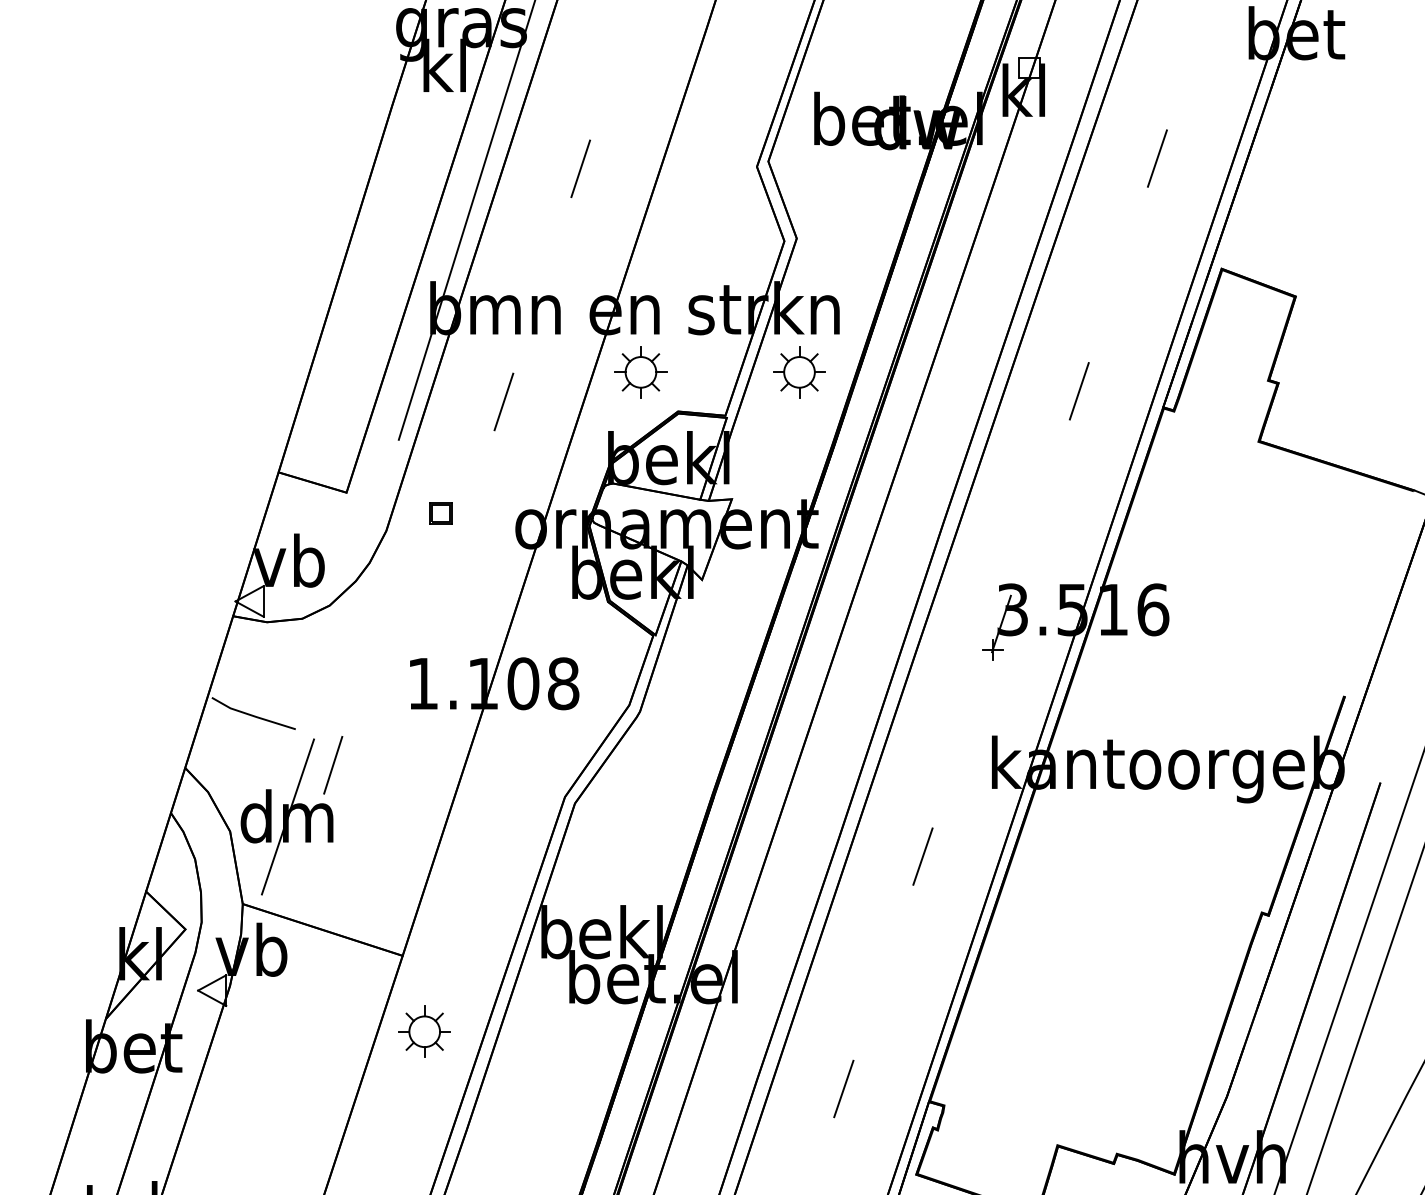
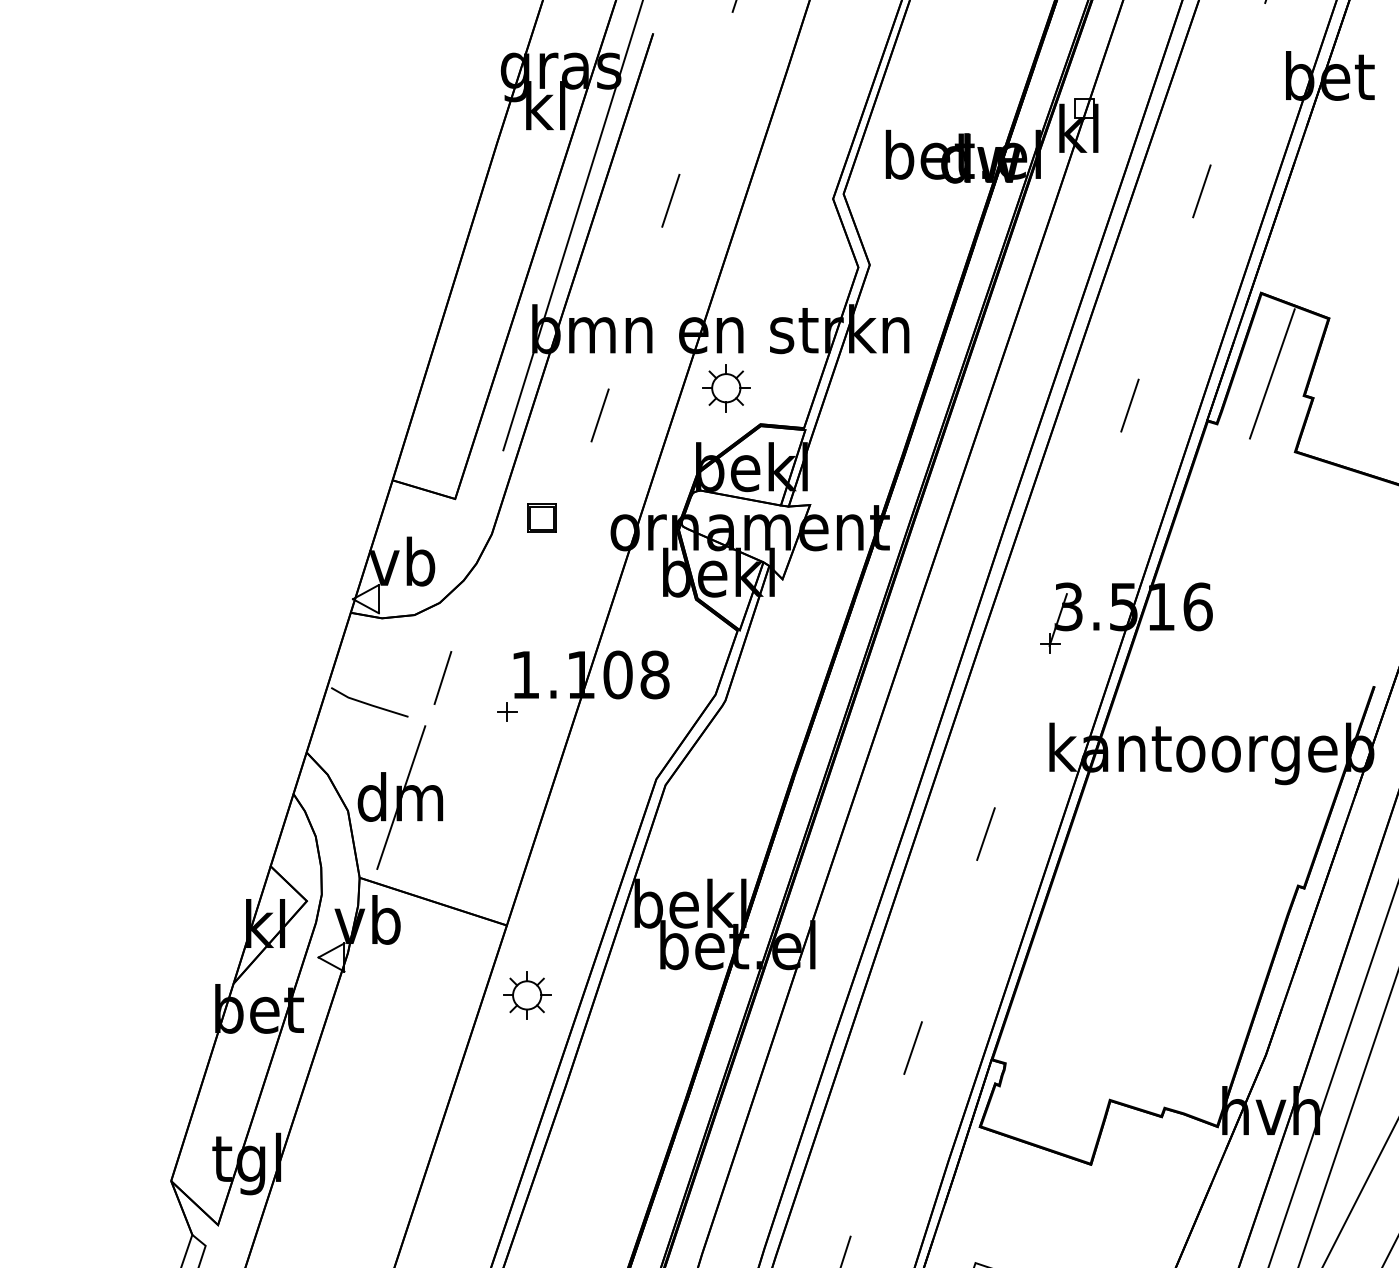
line: (1233, 356) -> (1271, 373), added
part: (799, 372) -> (872, 388), removed
part: (440, 512) -> (541, 517), size x1.43
part: (403, 723) -> (507, 711), added
line: (332, 764) -> (442, 677), moved

